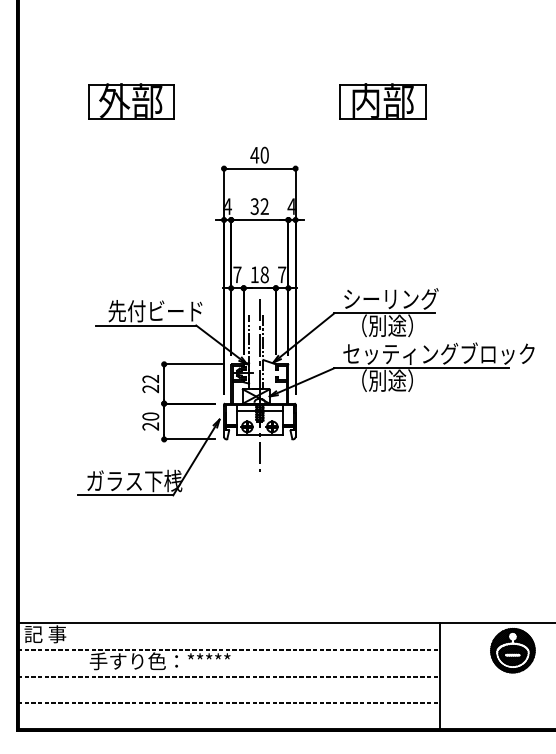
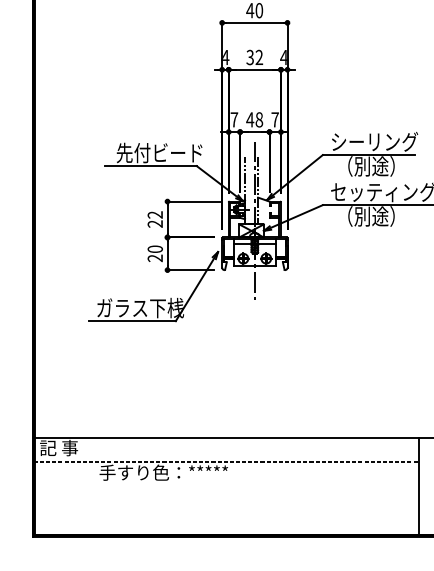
text: (254, 274) -> (249, 119), 18 -> 48
line: (228, 676) -> (226, 486), removed
line: (228, 703) -> (226, 511), removed

